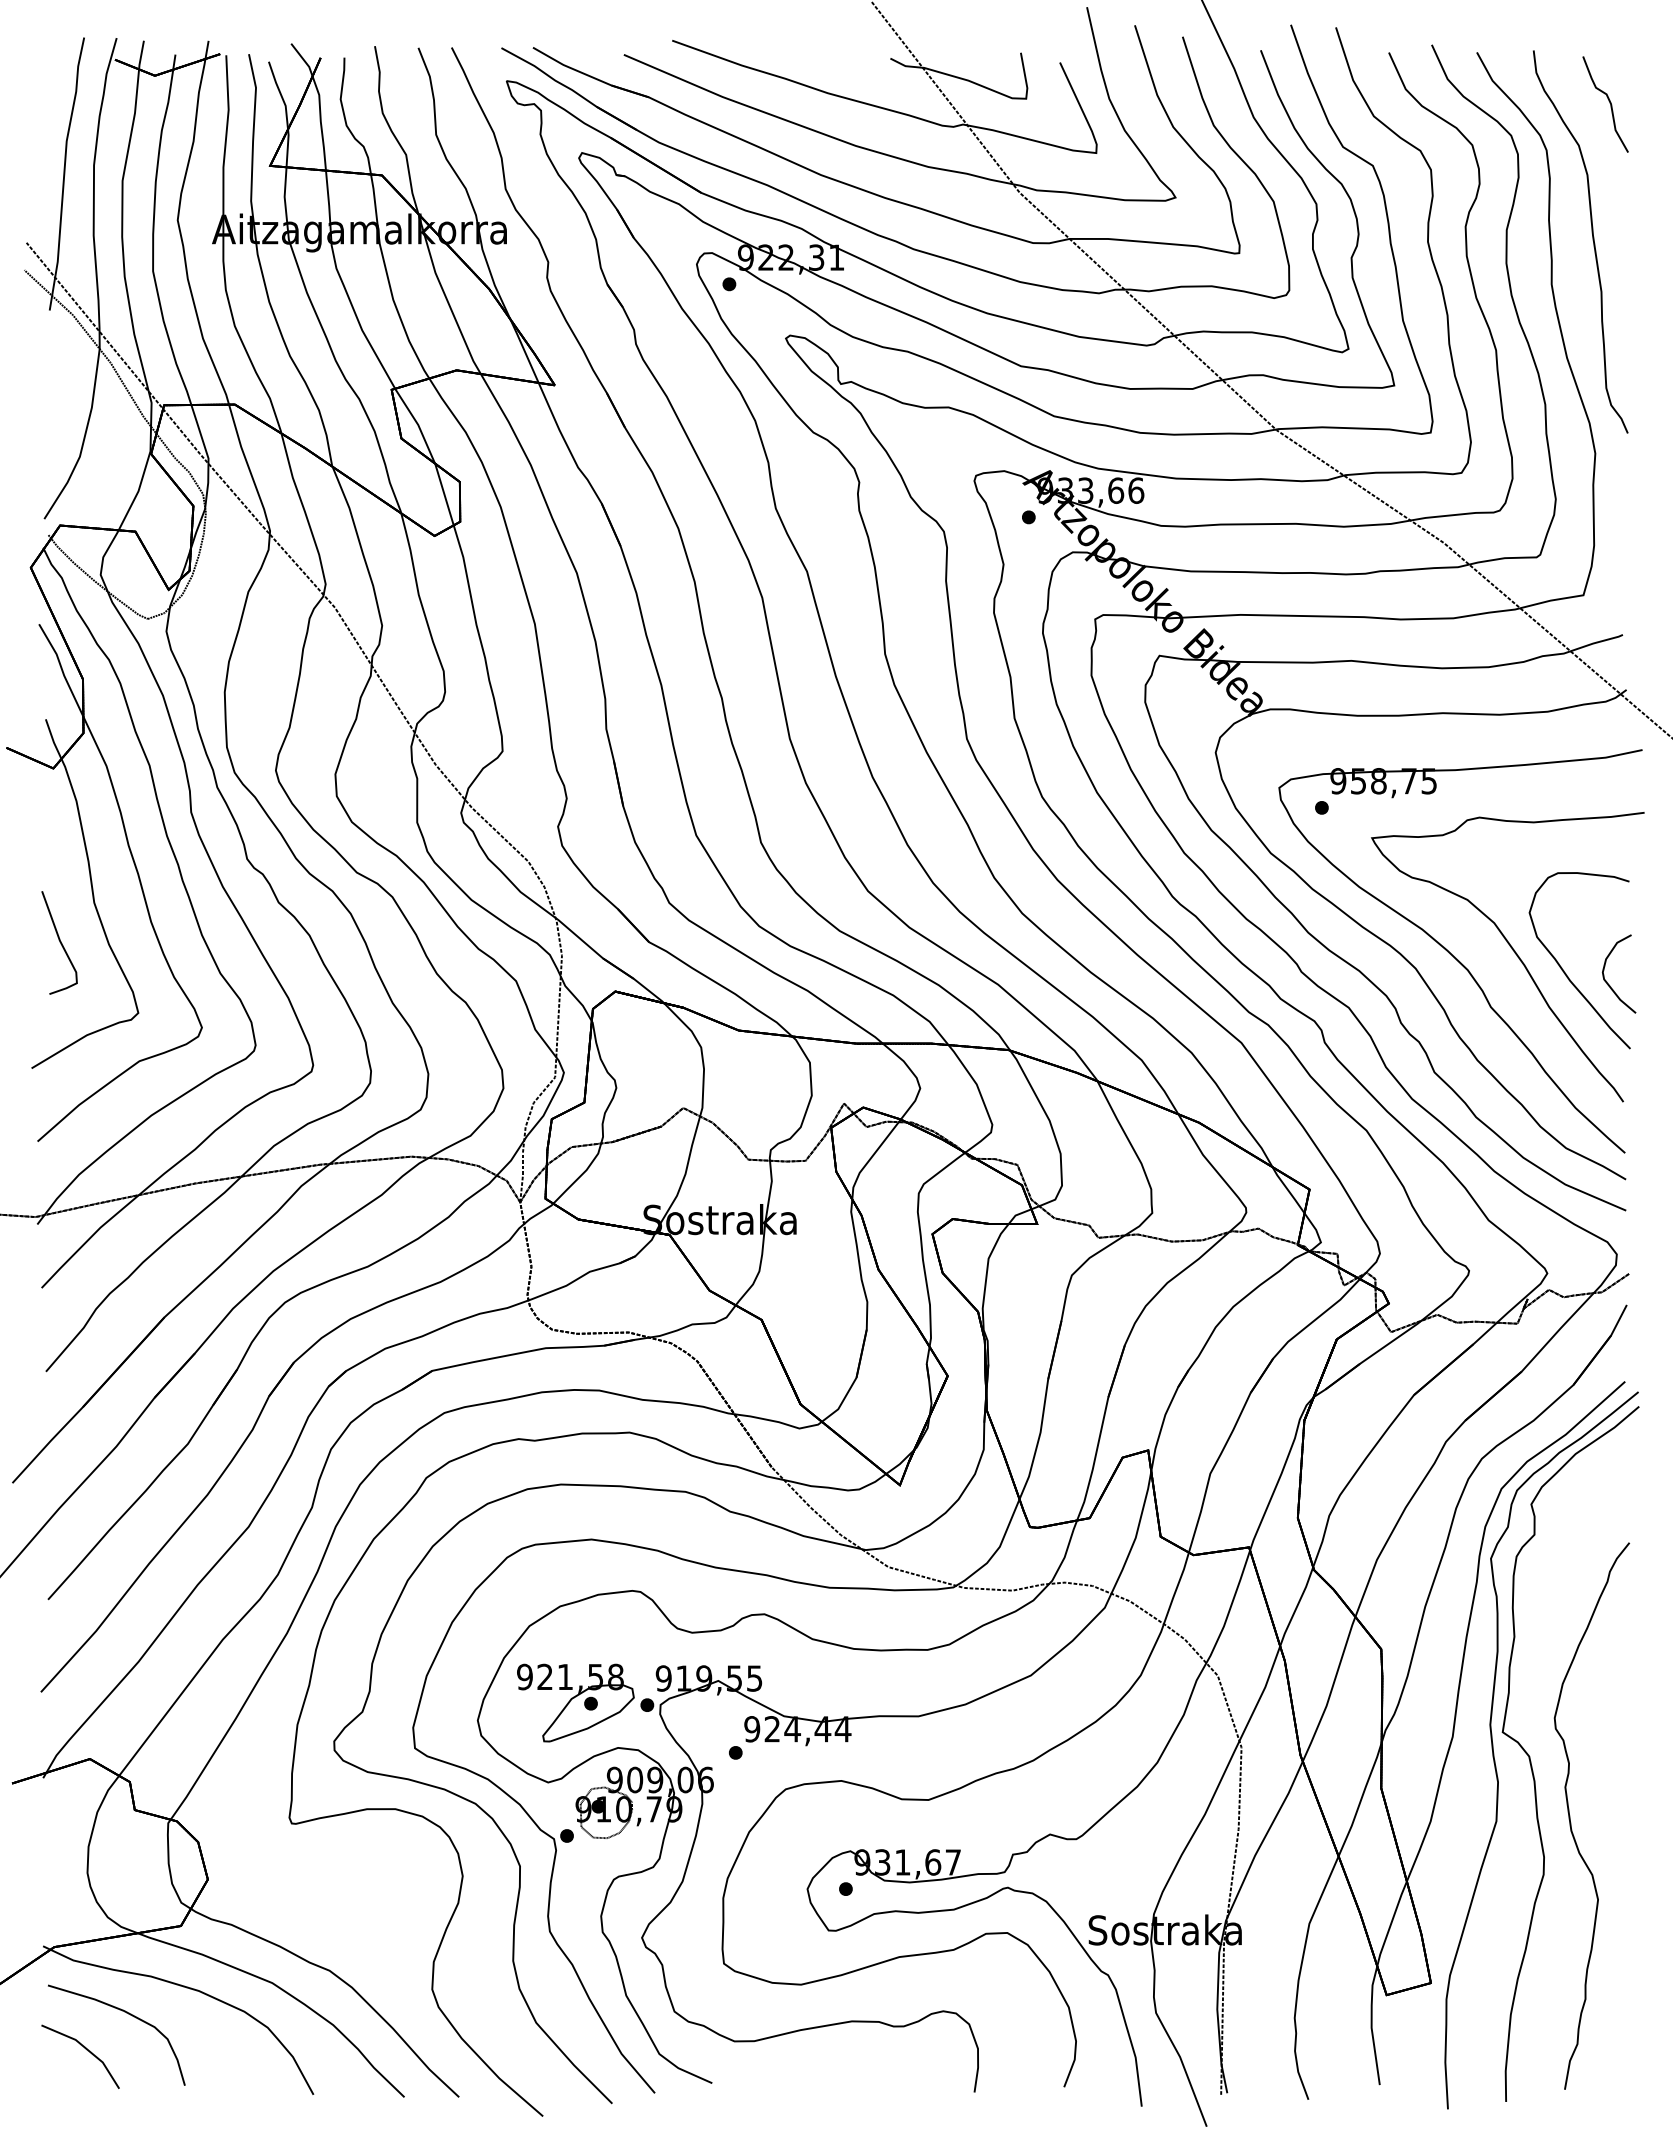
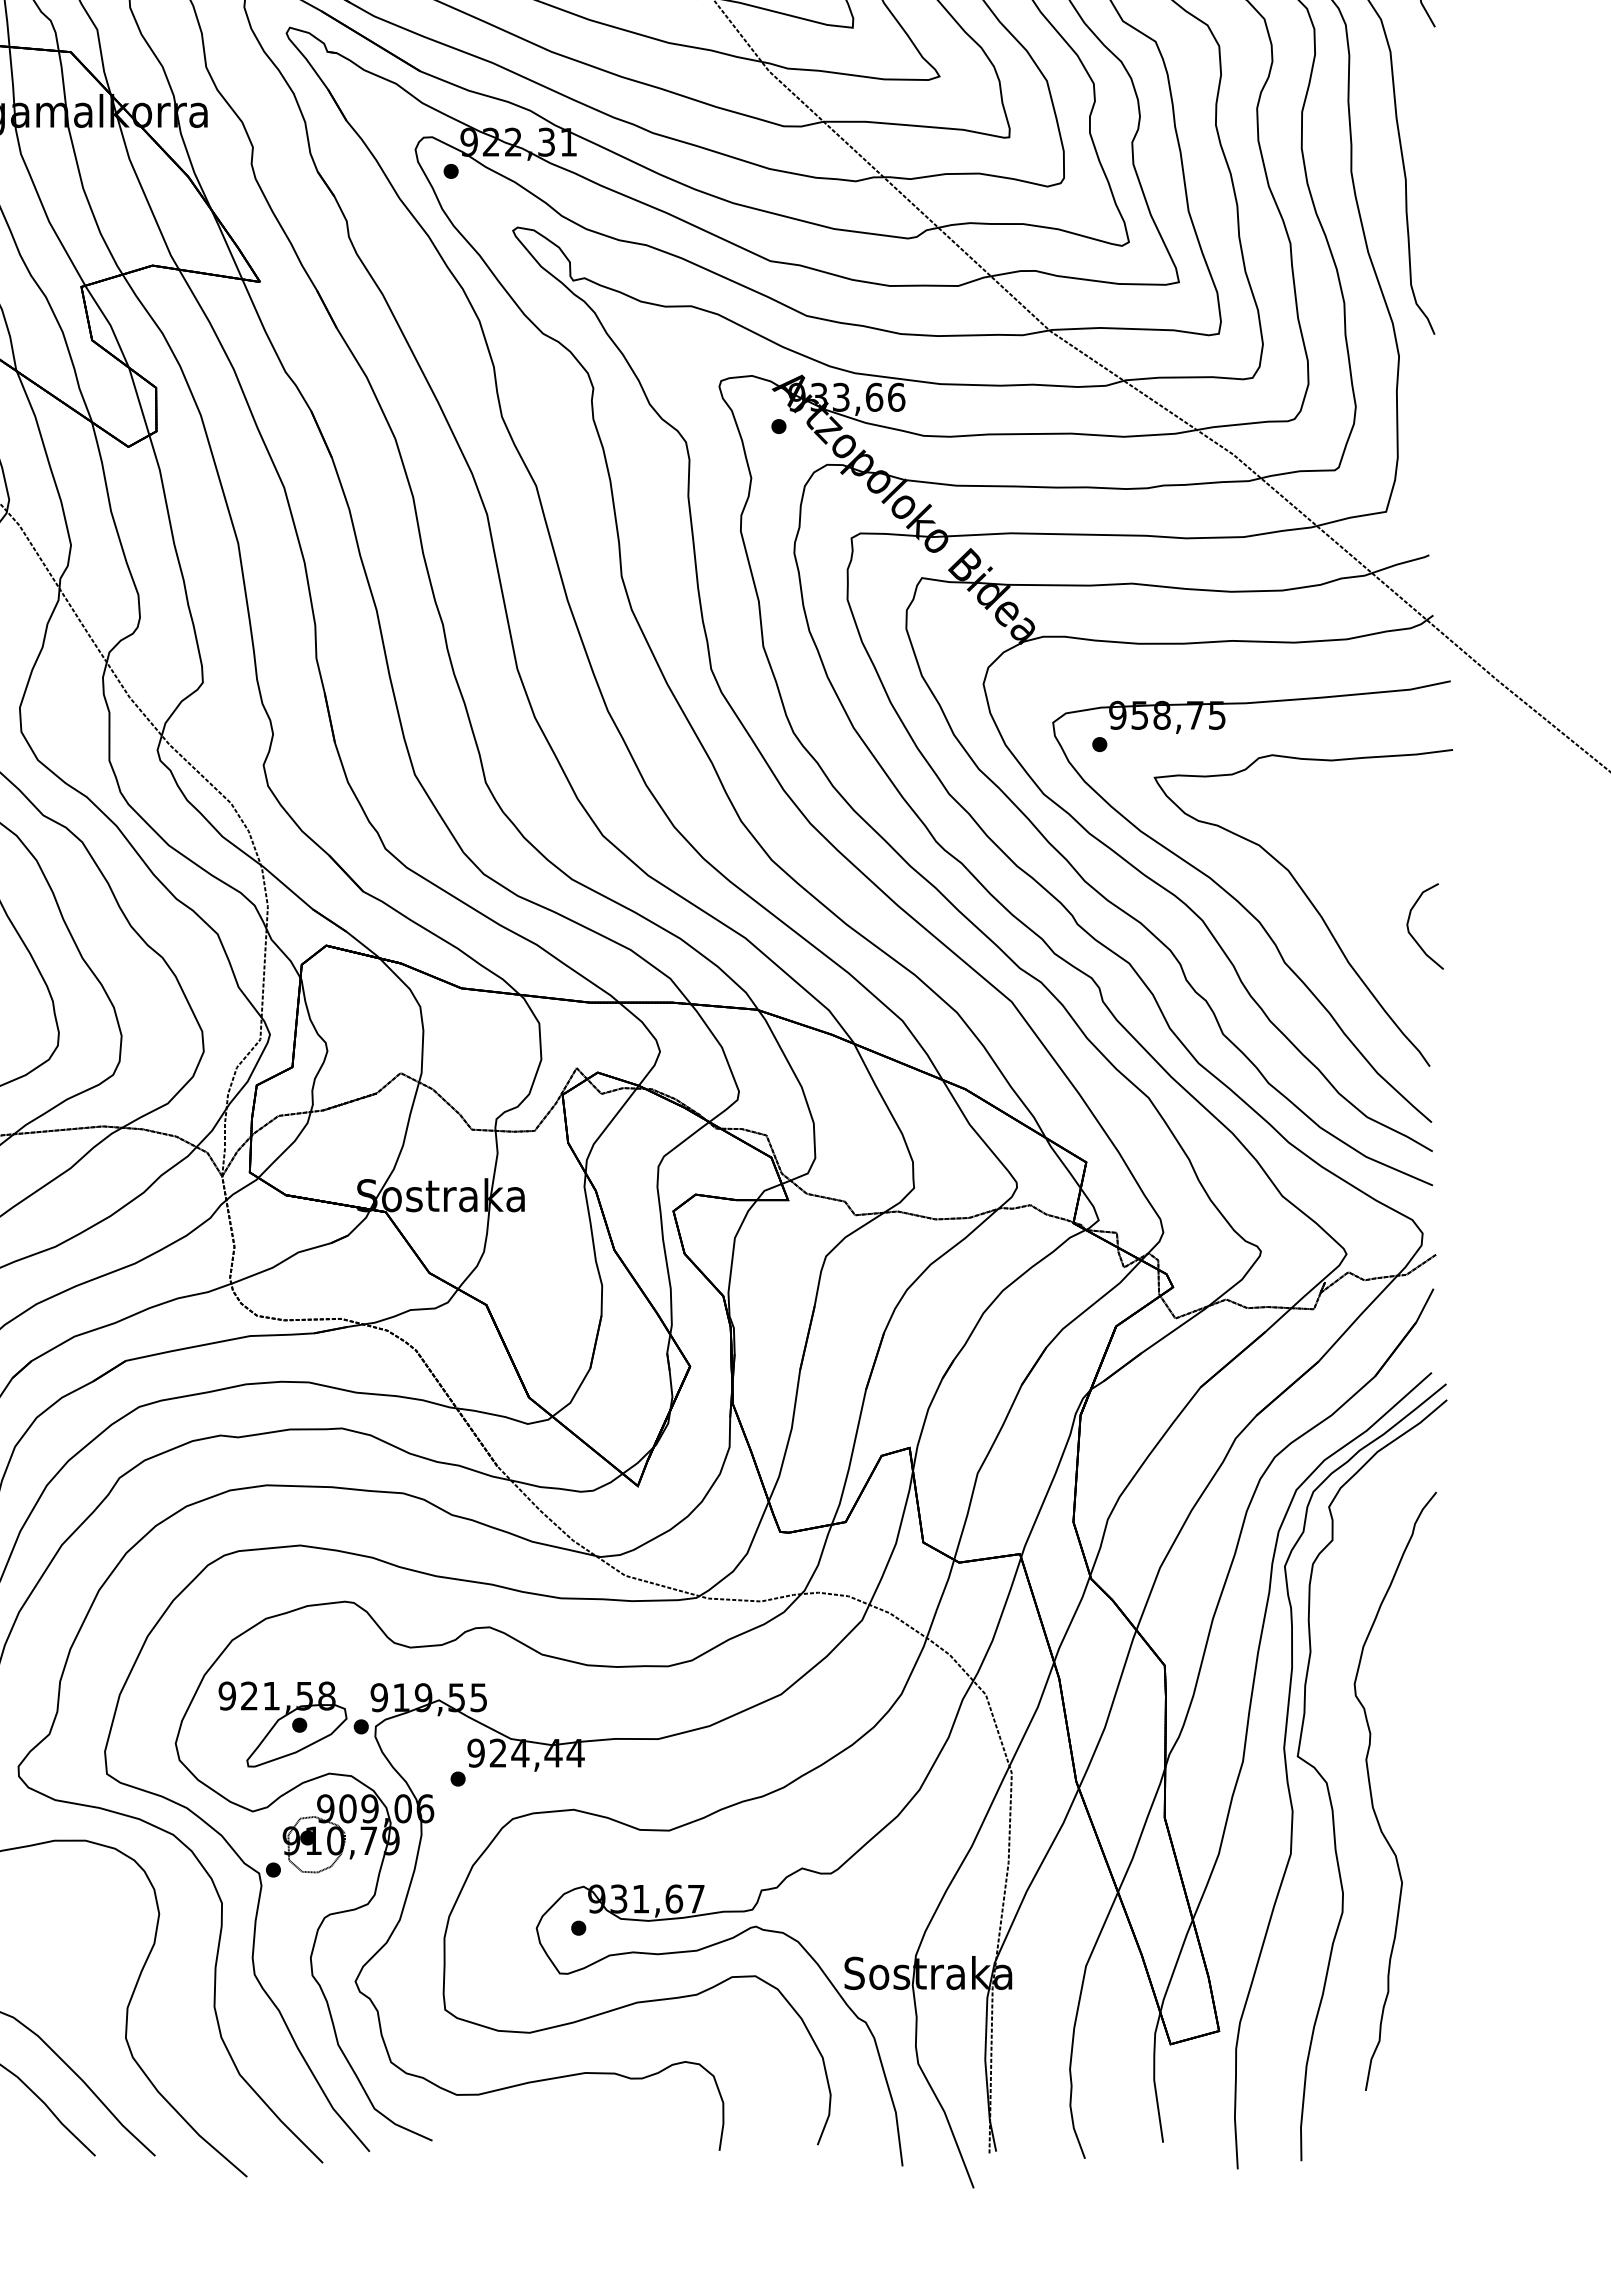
part: (1564, 970) -> (1365, 922), removed
part: (1570, 1815) -> (1371, 1790), moved

